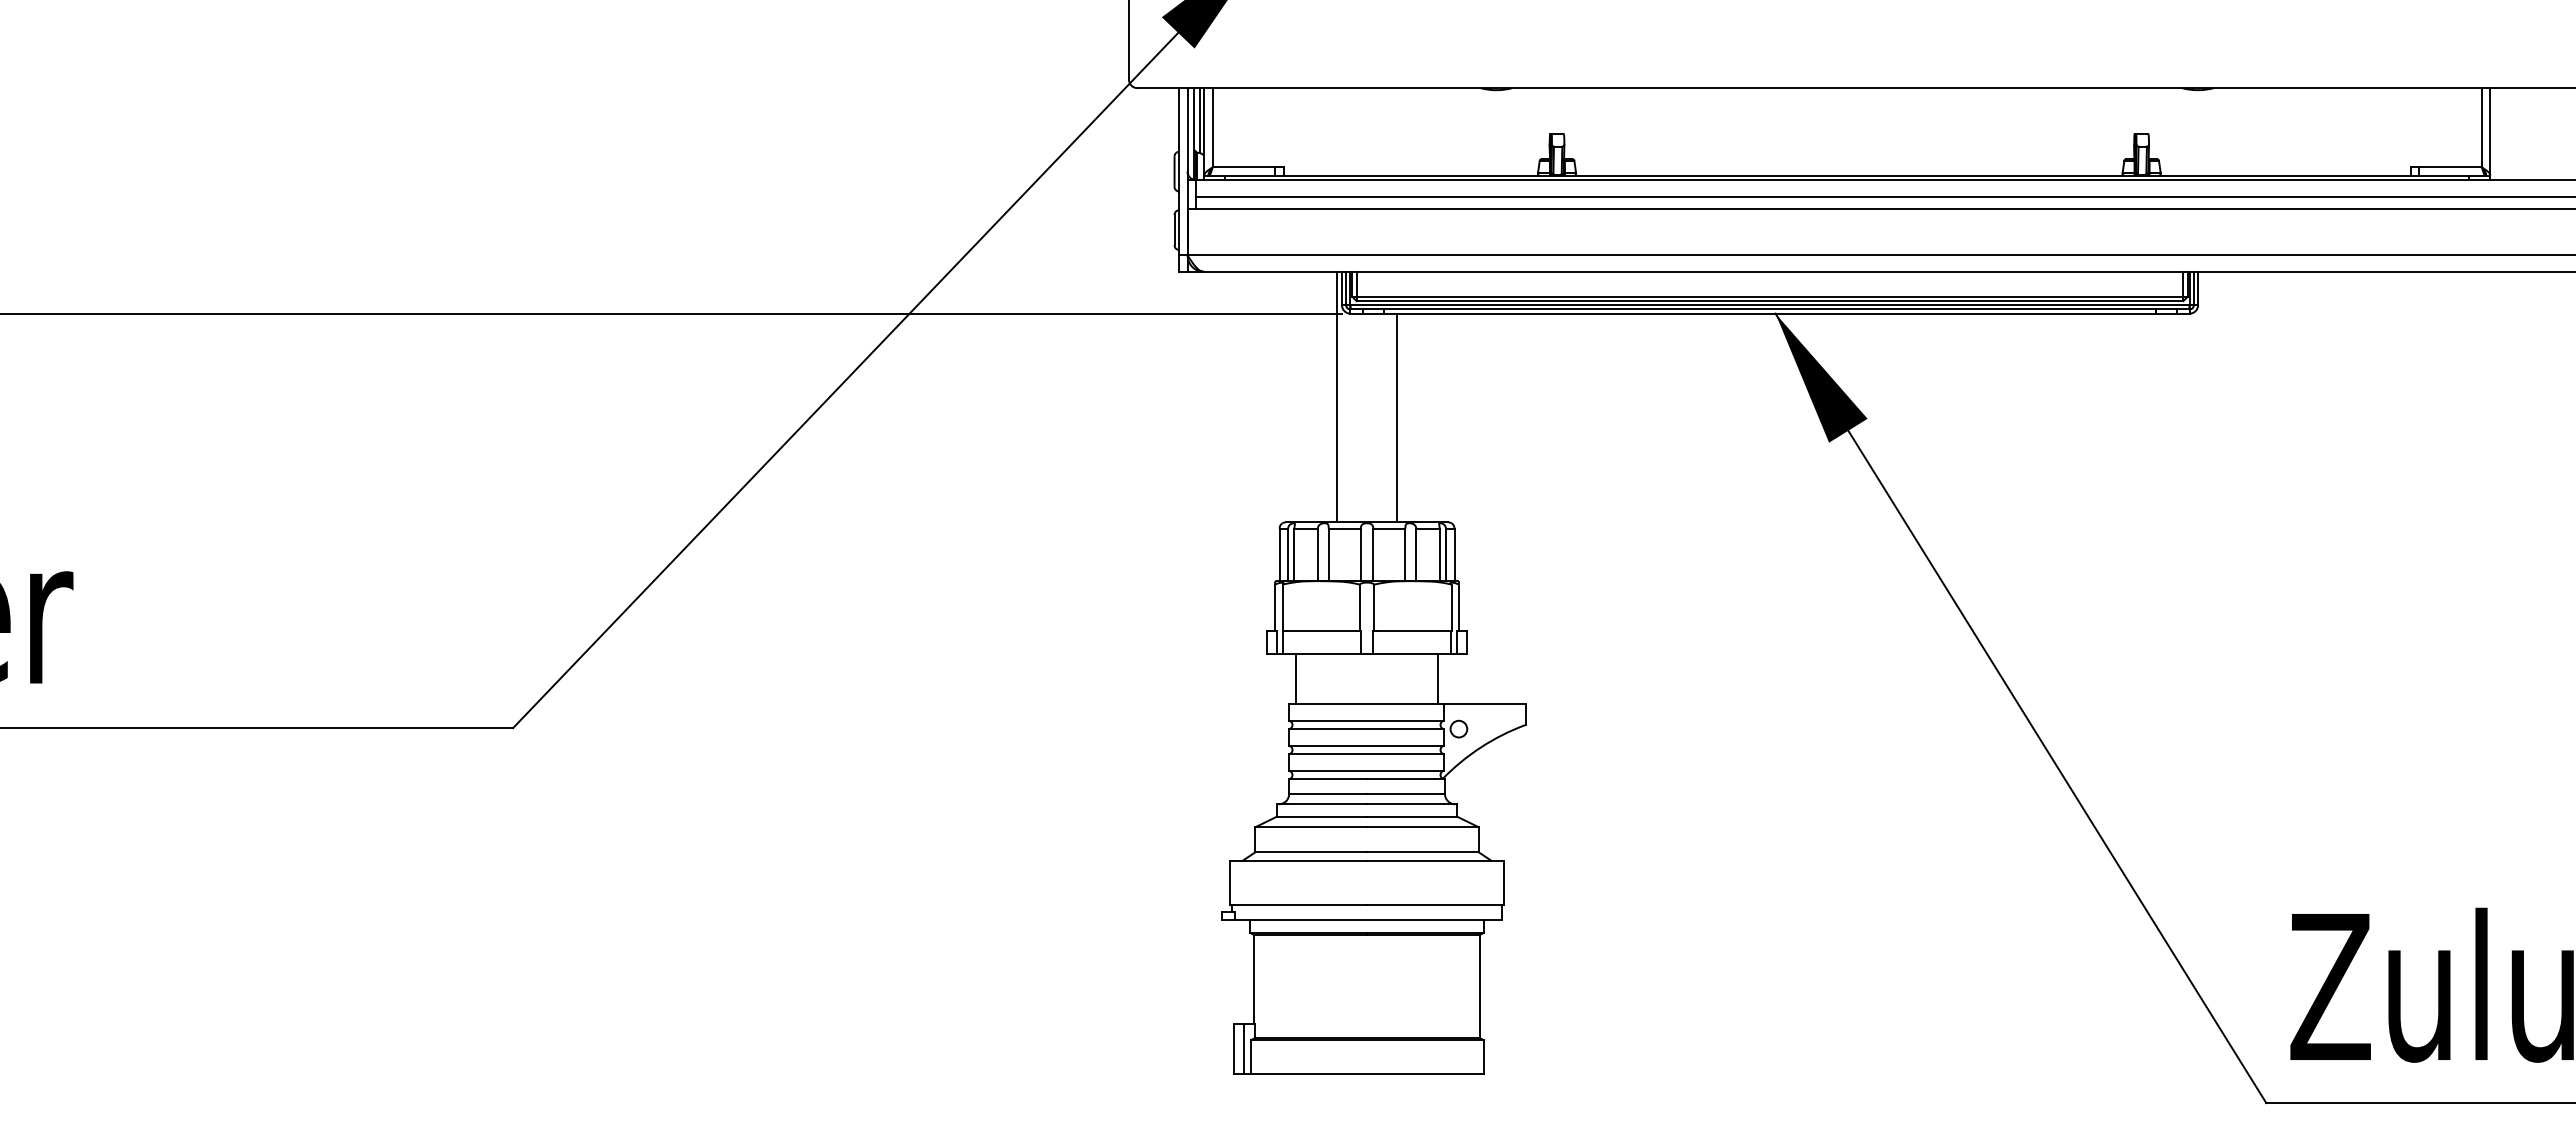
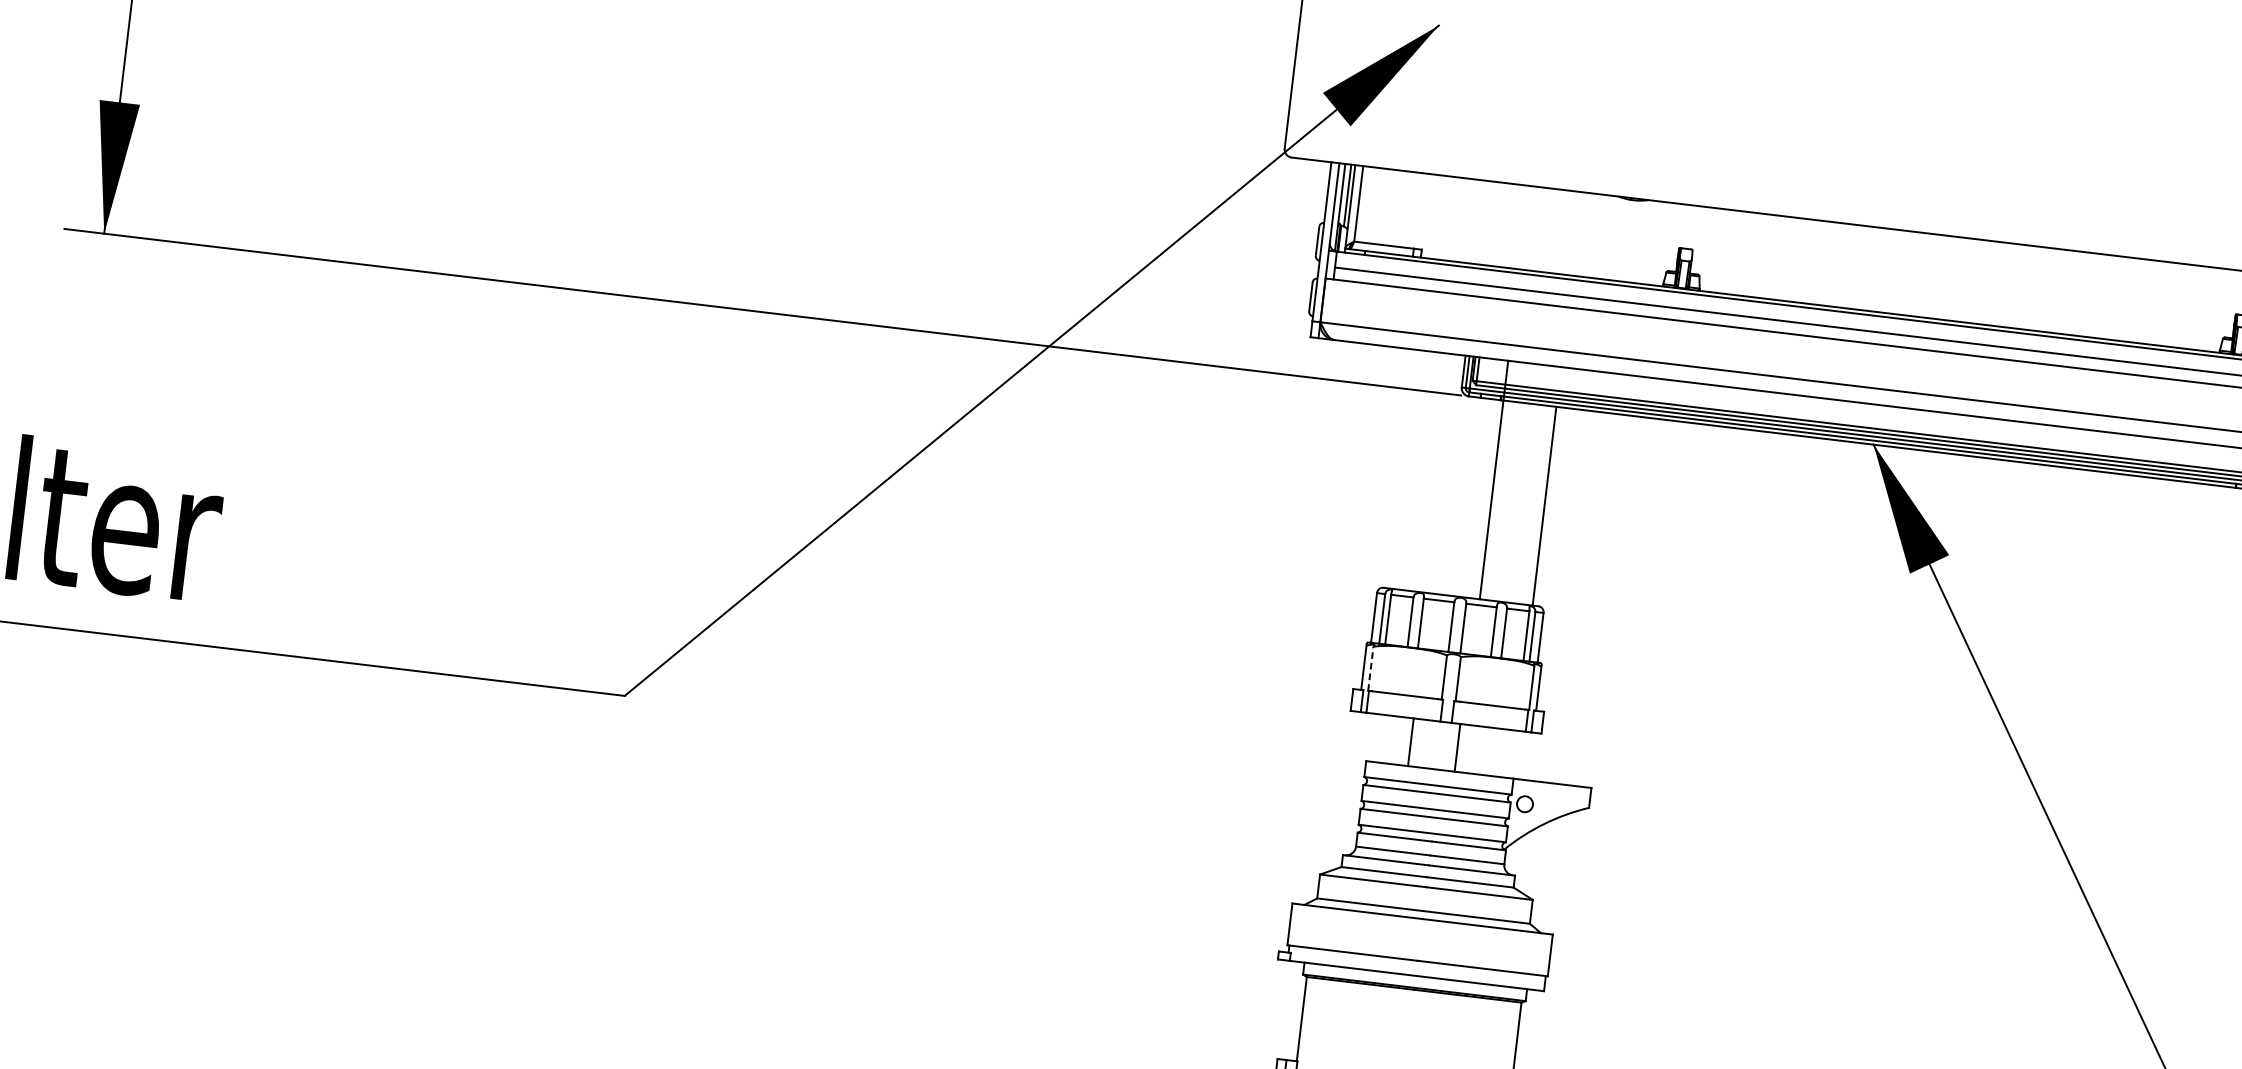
line: (1336, 396) -> (1493, 479), moved
line: (1397, 417) -> (1544, 505), moved
line: (1282, 607) -> (1370, 668), solid -> dashed
line: (1296, 678) -> (1411, 741), moved
line: (1438, 678) -> (1458, 747), moved

